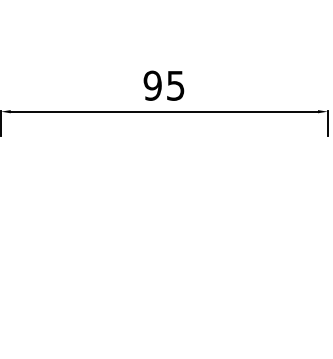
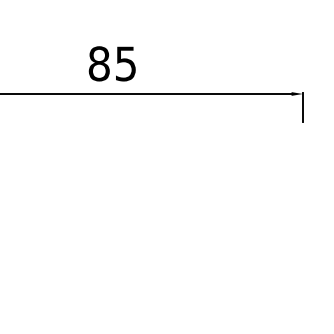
text: (152, 85) -> (98, 63), 95 -> 85

